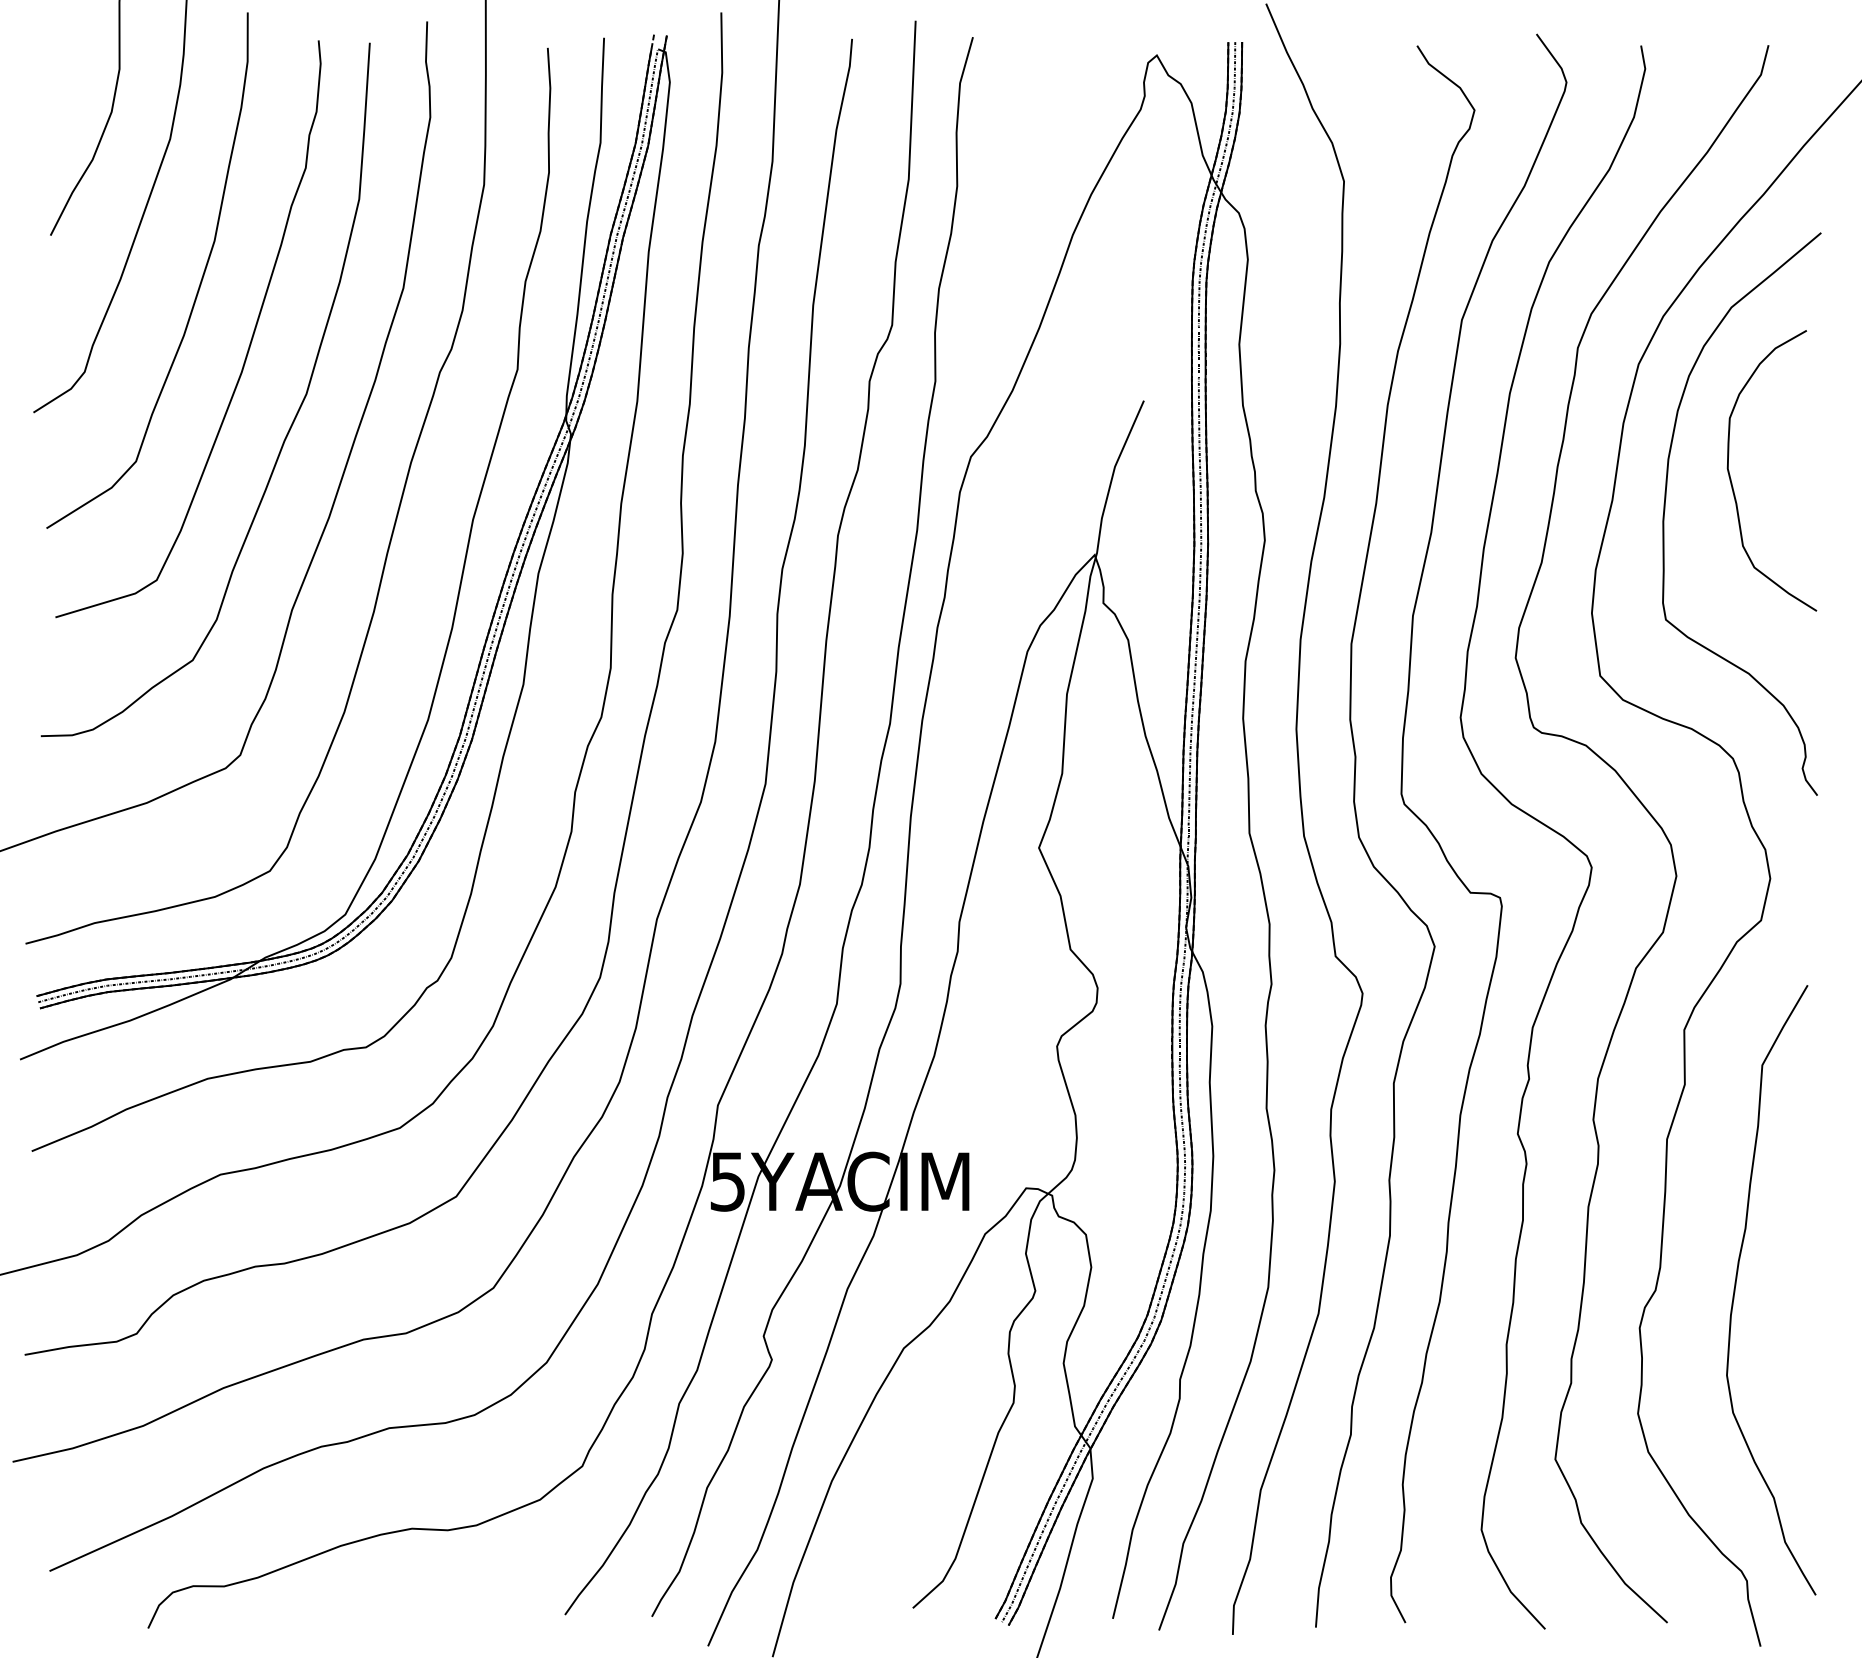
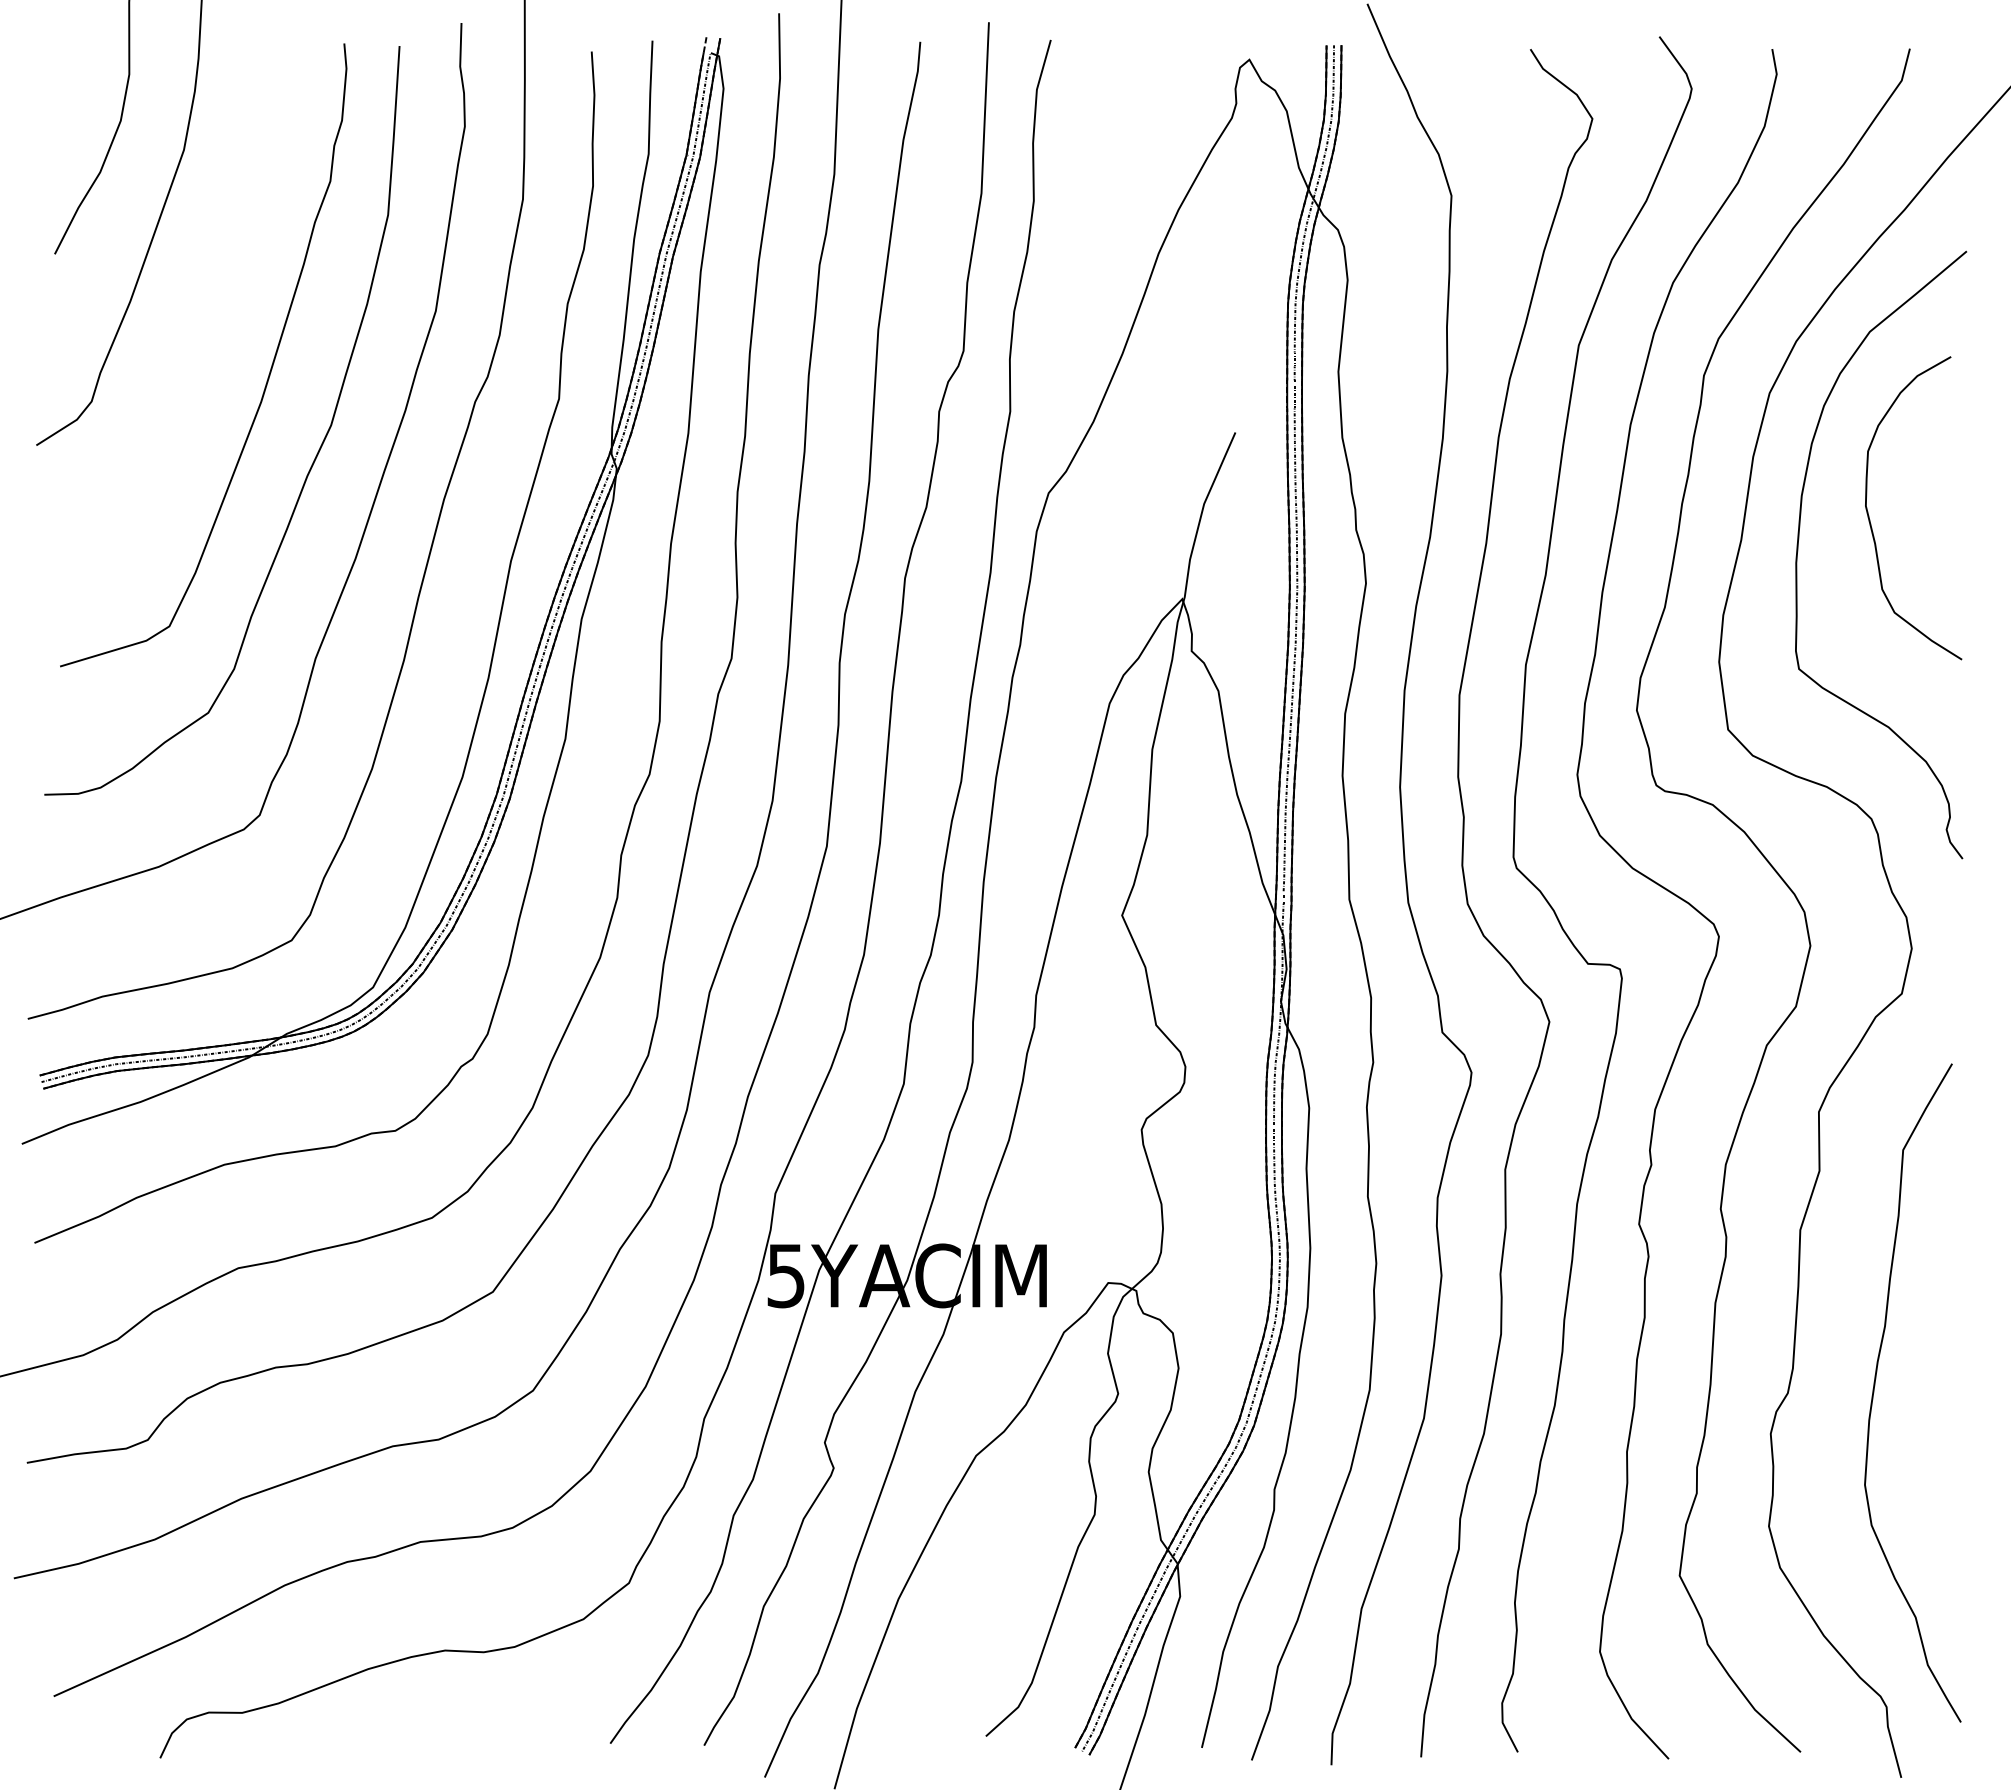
part: (199, 283) -> (215, 306), removed

